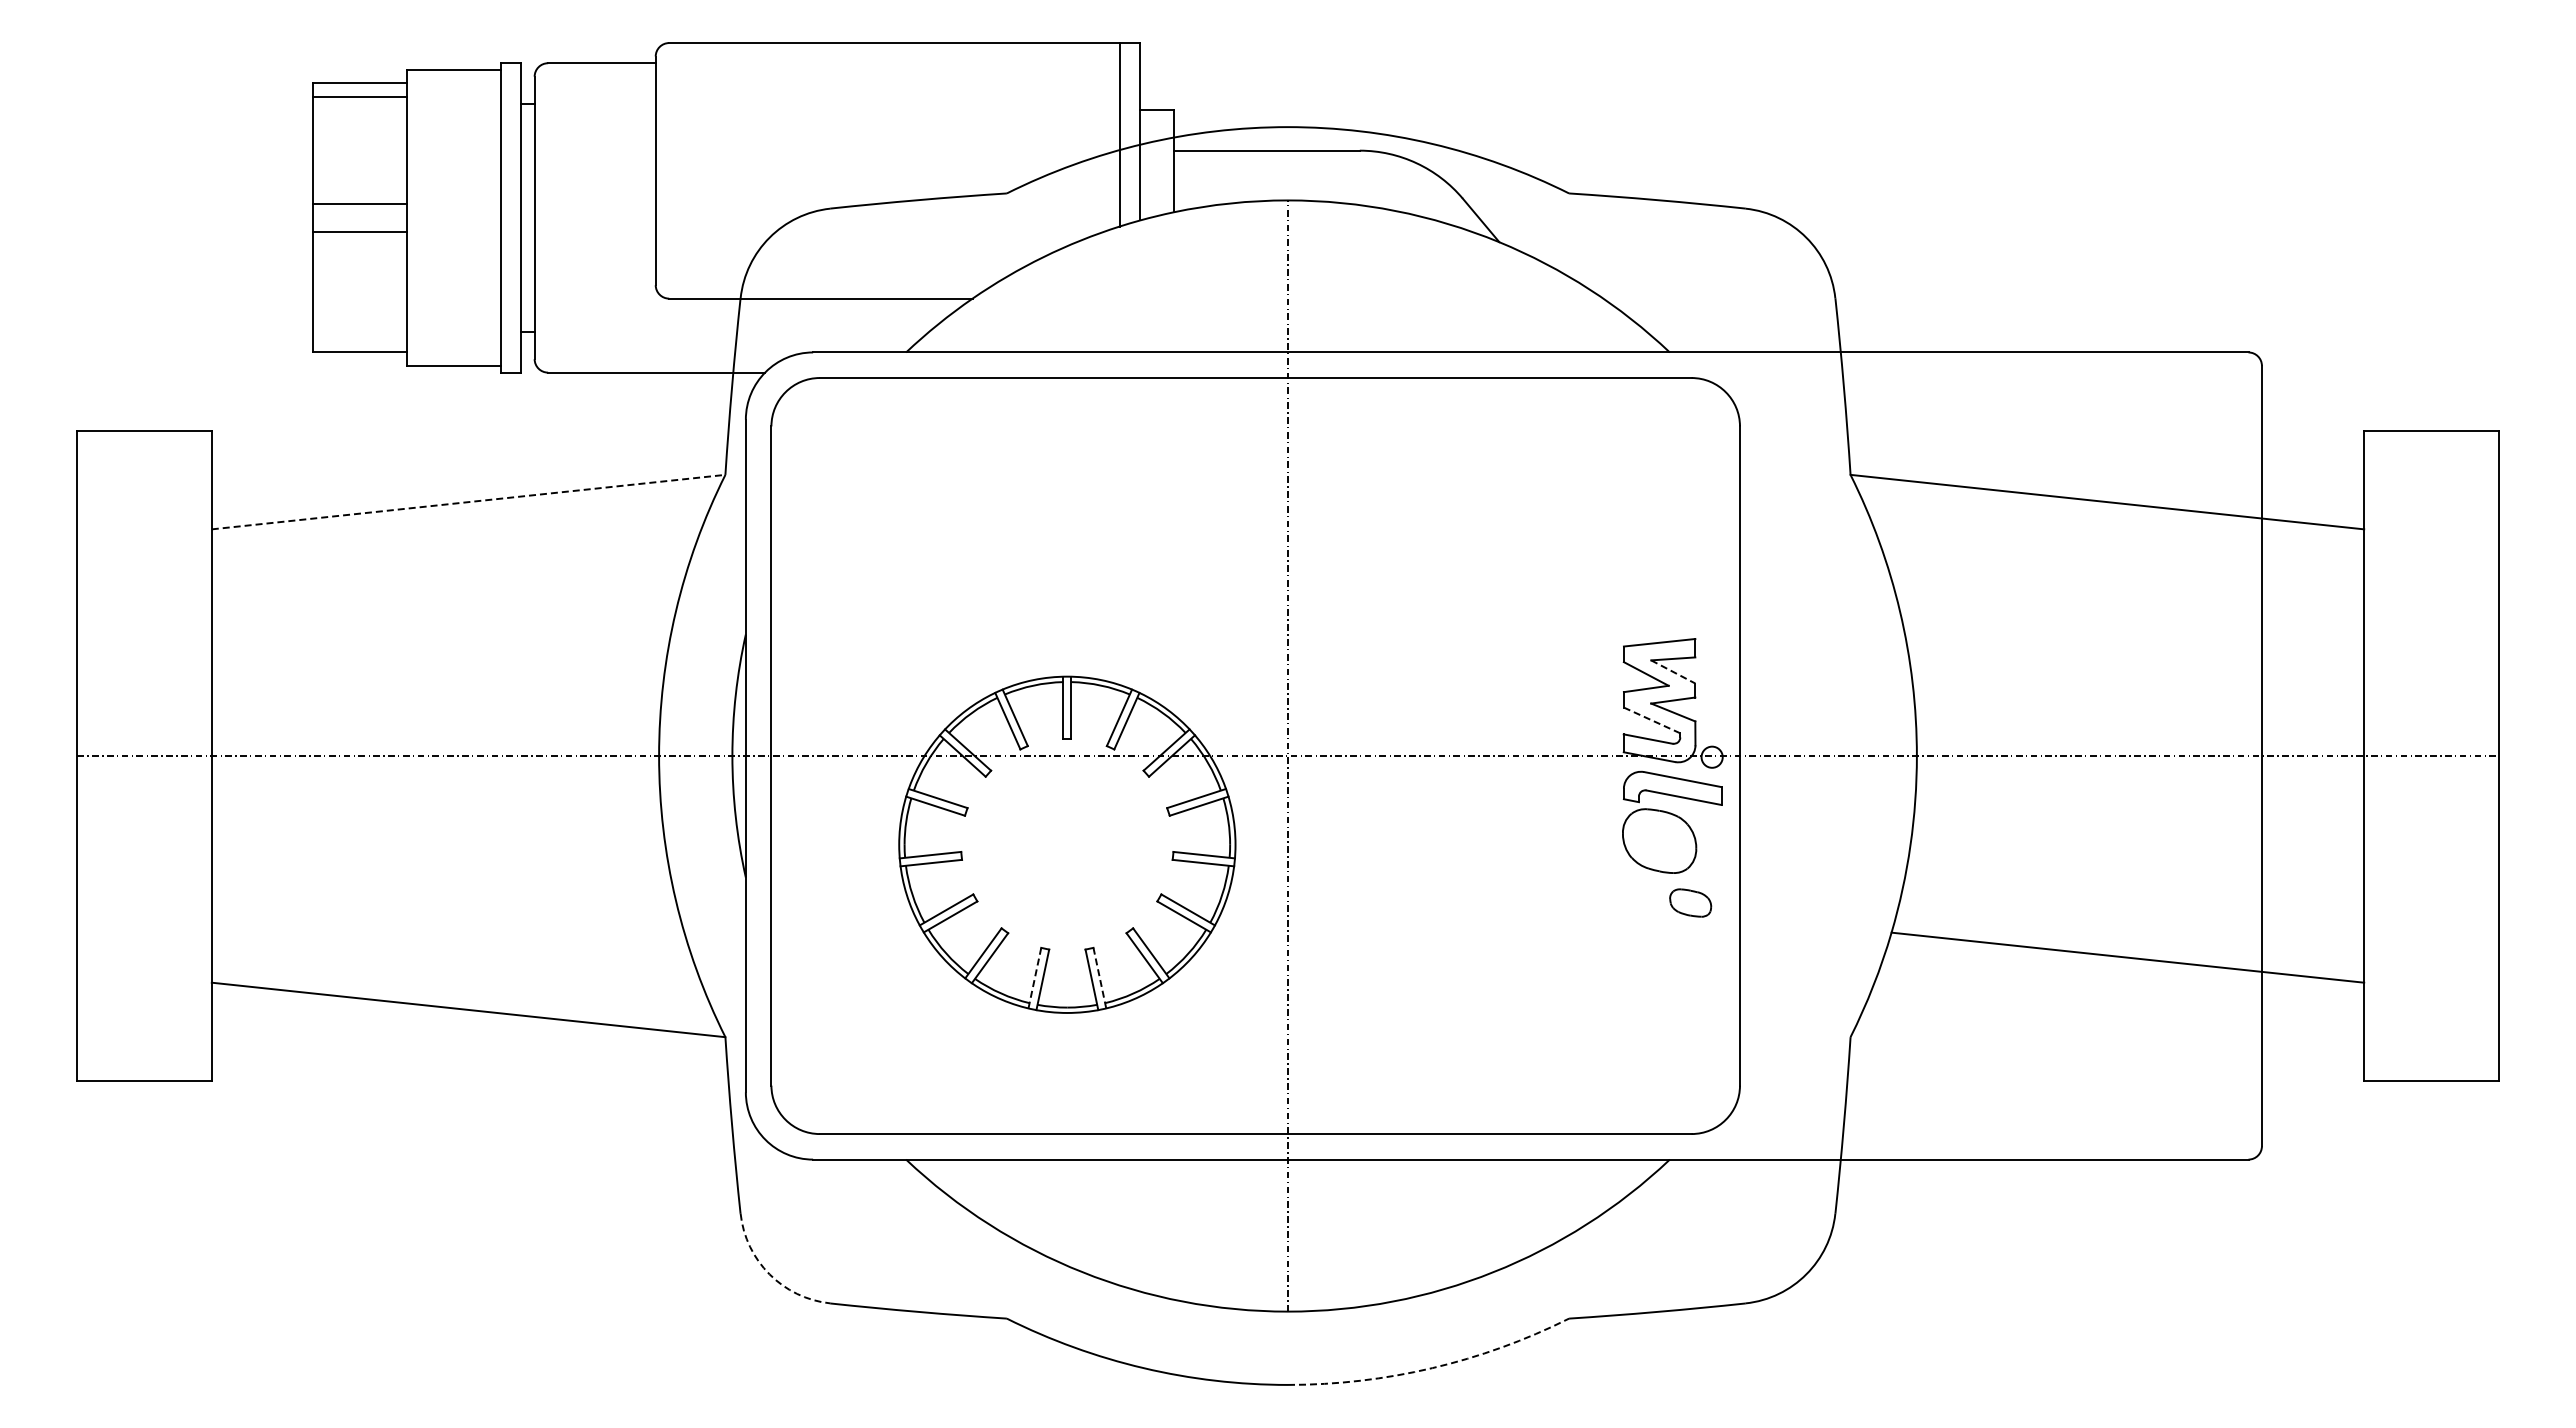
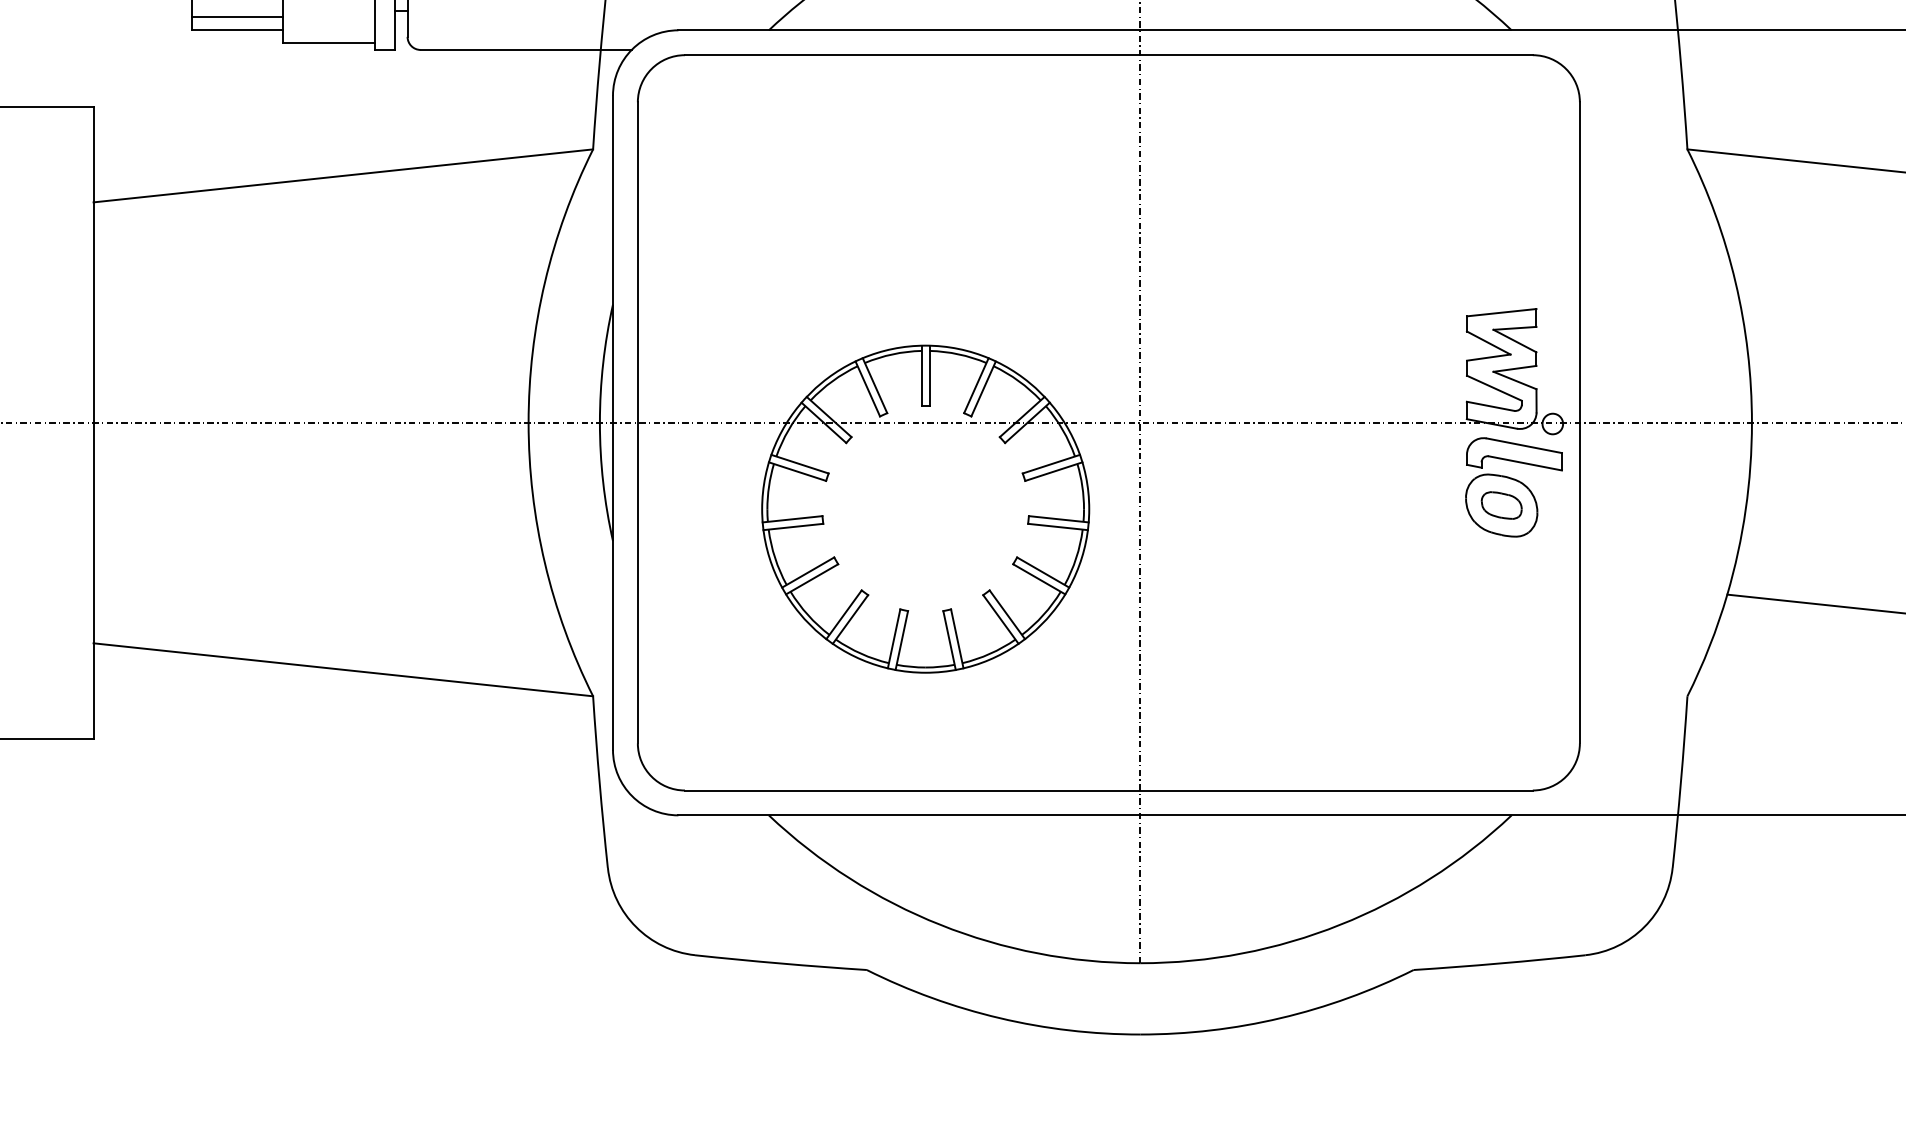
line: (359, 338) -> (237, 16), added
line: (469, 502) -> (344, 176), dashed -> solid
line: (1673, 671) -> (1515, 340), dashed -> solid
line: (1652, 720) -> (1494, 388), dashed -> solid
part: (1690, 902) -> (1501, 505), moved
line: (1034, 978) -> (893, 639), dashed -> solid
line: (1099, 978) -> (956, 639), dashed -> solid
arc: (769, 1274) -> (635, 927), dashed -> solid
arc: (1432, 1368) -> (1280, 1018), dashed -> solid

